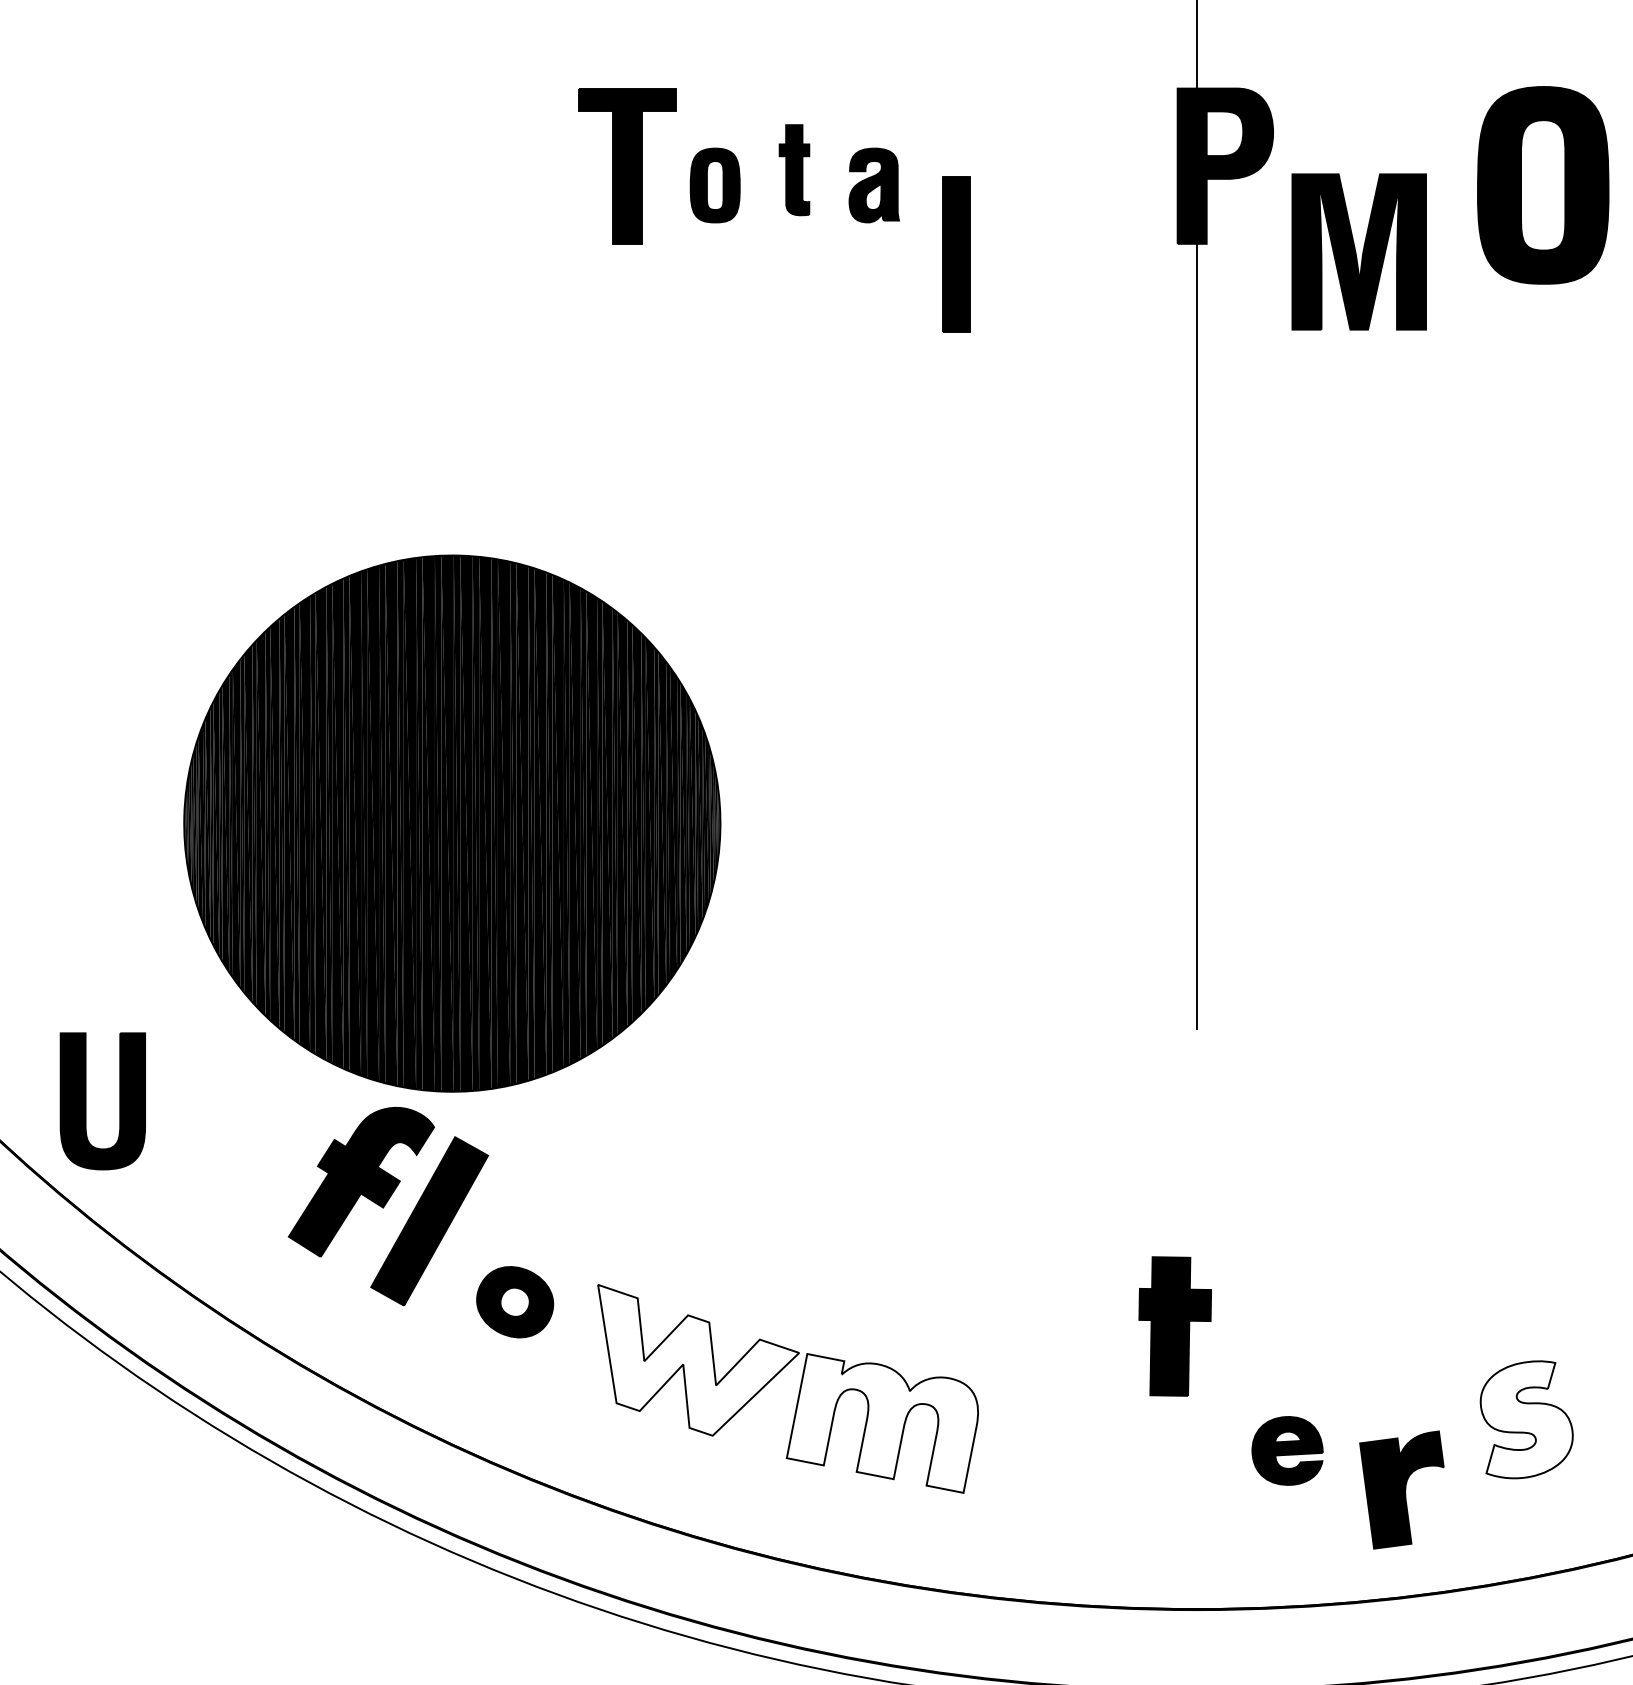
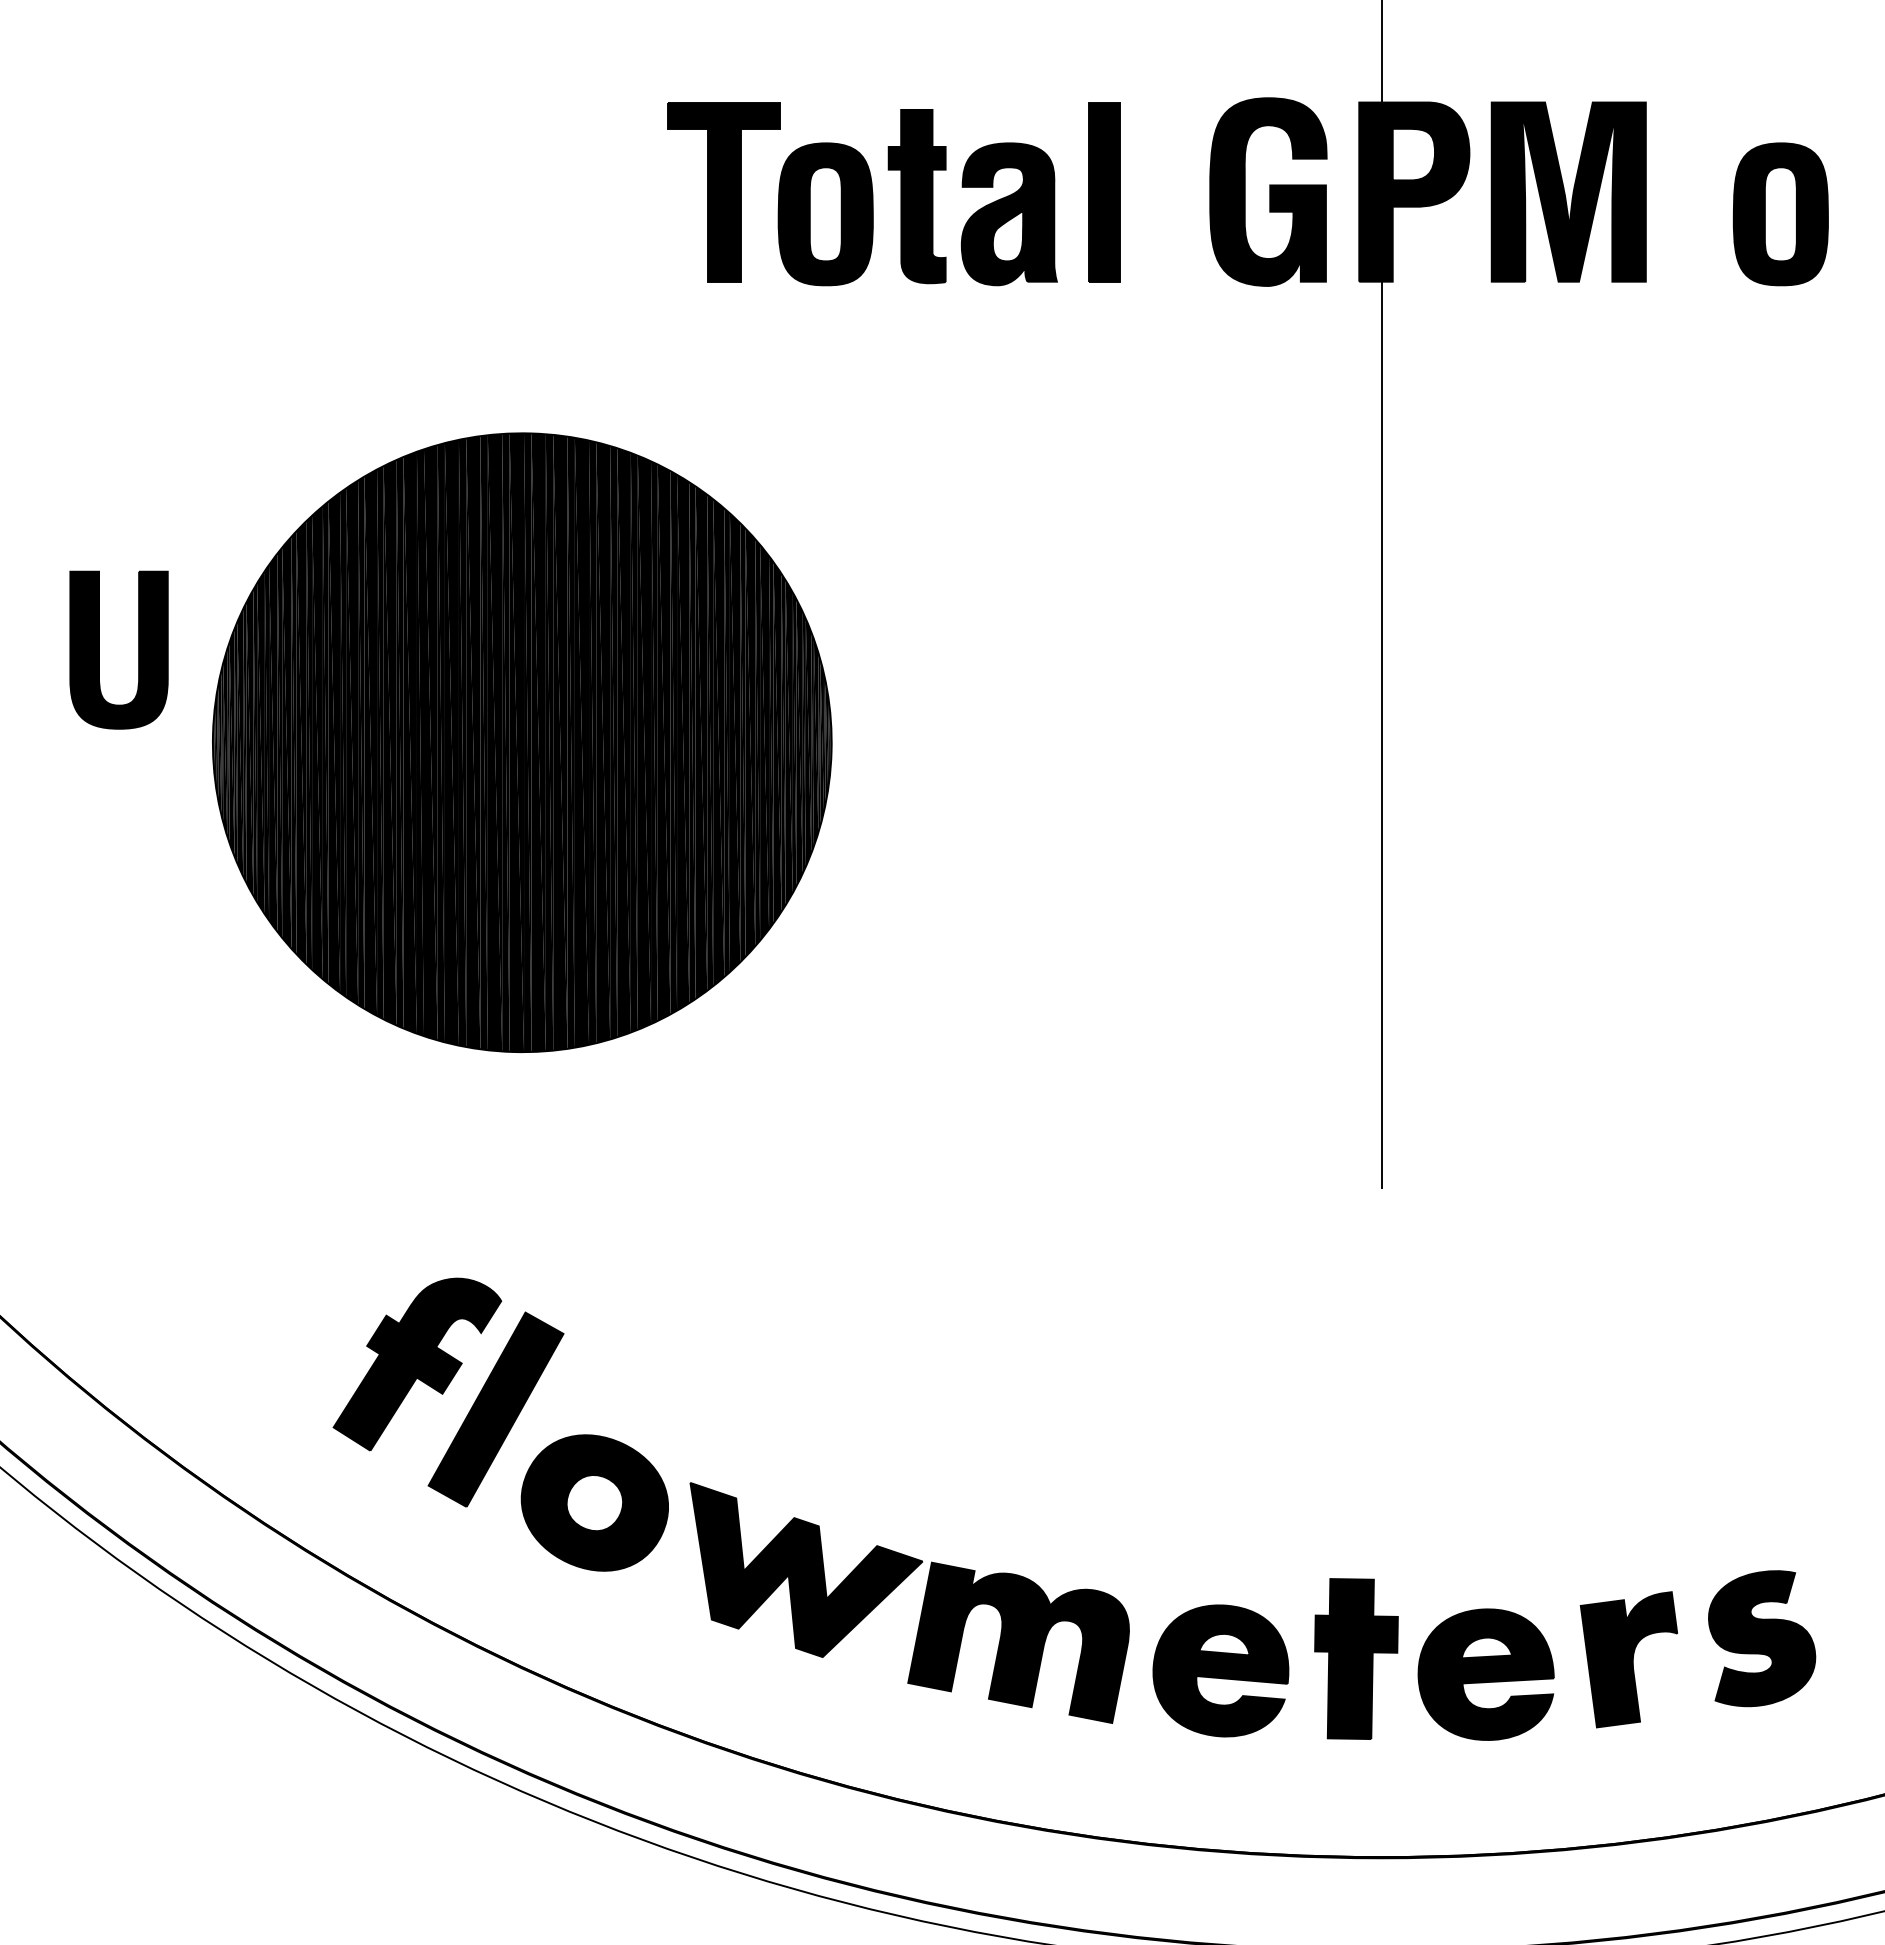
part: (1099, 165) -> (1268, 191), added
part: (793, 170) -> (916, 196), size x1.67
part: (715, 185) -> (825, 214), size x1.67
part: (873, 185) -> (1008, 214), size x1.67
part: (1542, 185) -> (1780, 214), size x0.62
part: (1358, 251) -> (1568, 191), moved
part: (956, 254) -> (1104, 192), moved
part: (452, 823) -> (522, 742), moved
part: (85, 1100) -> (99, 649), moved
part: (514, 1301) -> (594, 1502), size x1.67
part: (1175, 1326) -> (1356, 1658), moved
fill: (698, 1359) -> (806, 1569), added
fill: (1526, 1419) -> (1761, 1638), added
fill: (882, 1423) -> (1018, 1642), added
part: (1057, 1447) -> (1220, 1670), added
part: (1287, 1450) -> (1485, 1674), size x1.67
part: (1401, 1489) -> (1628, 1659), moved

